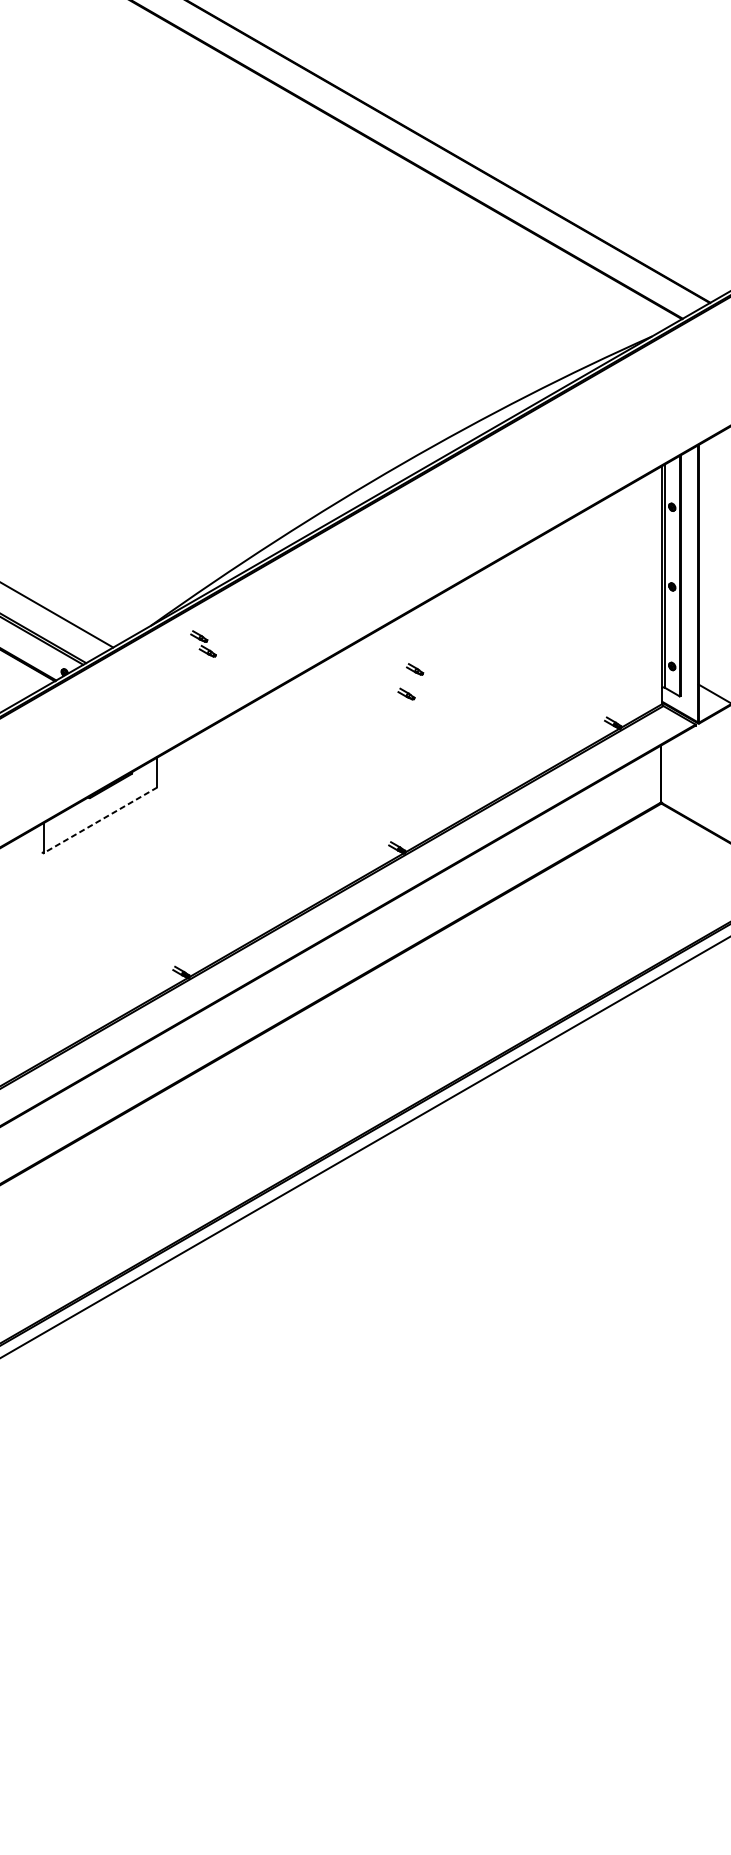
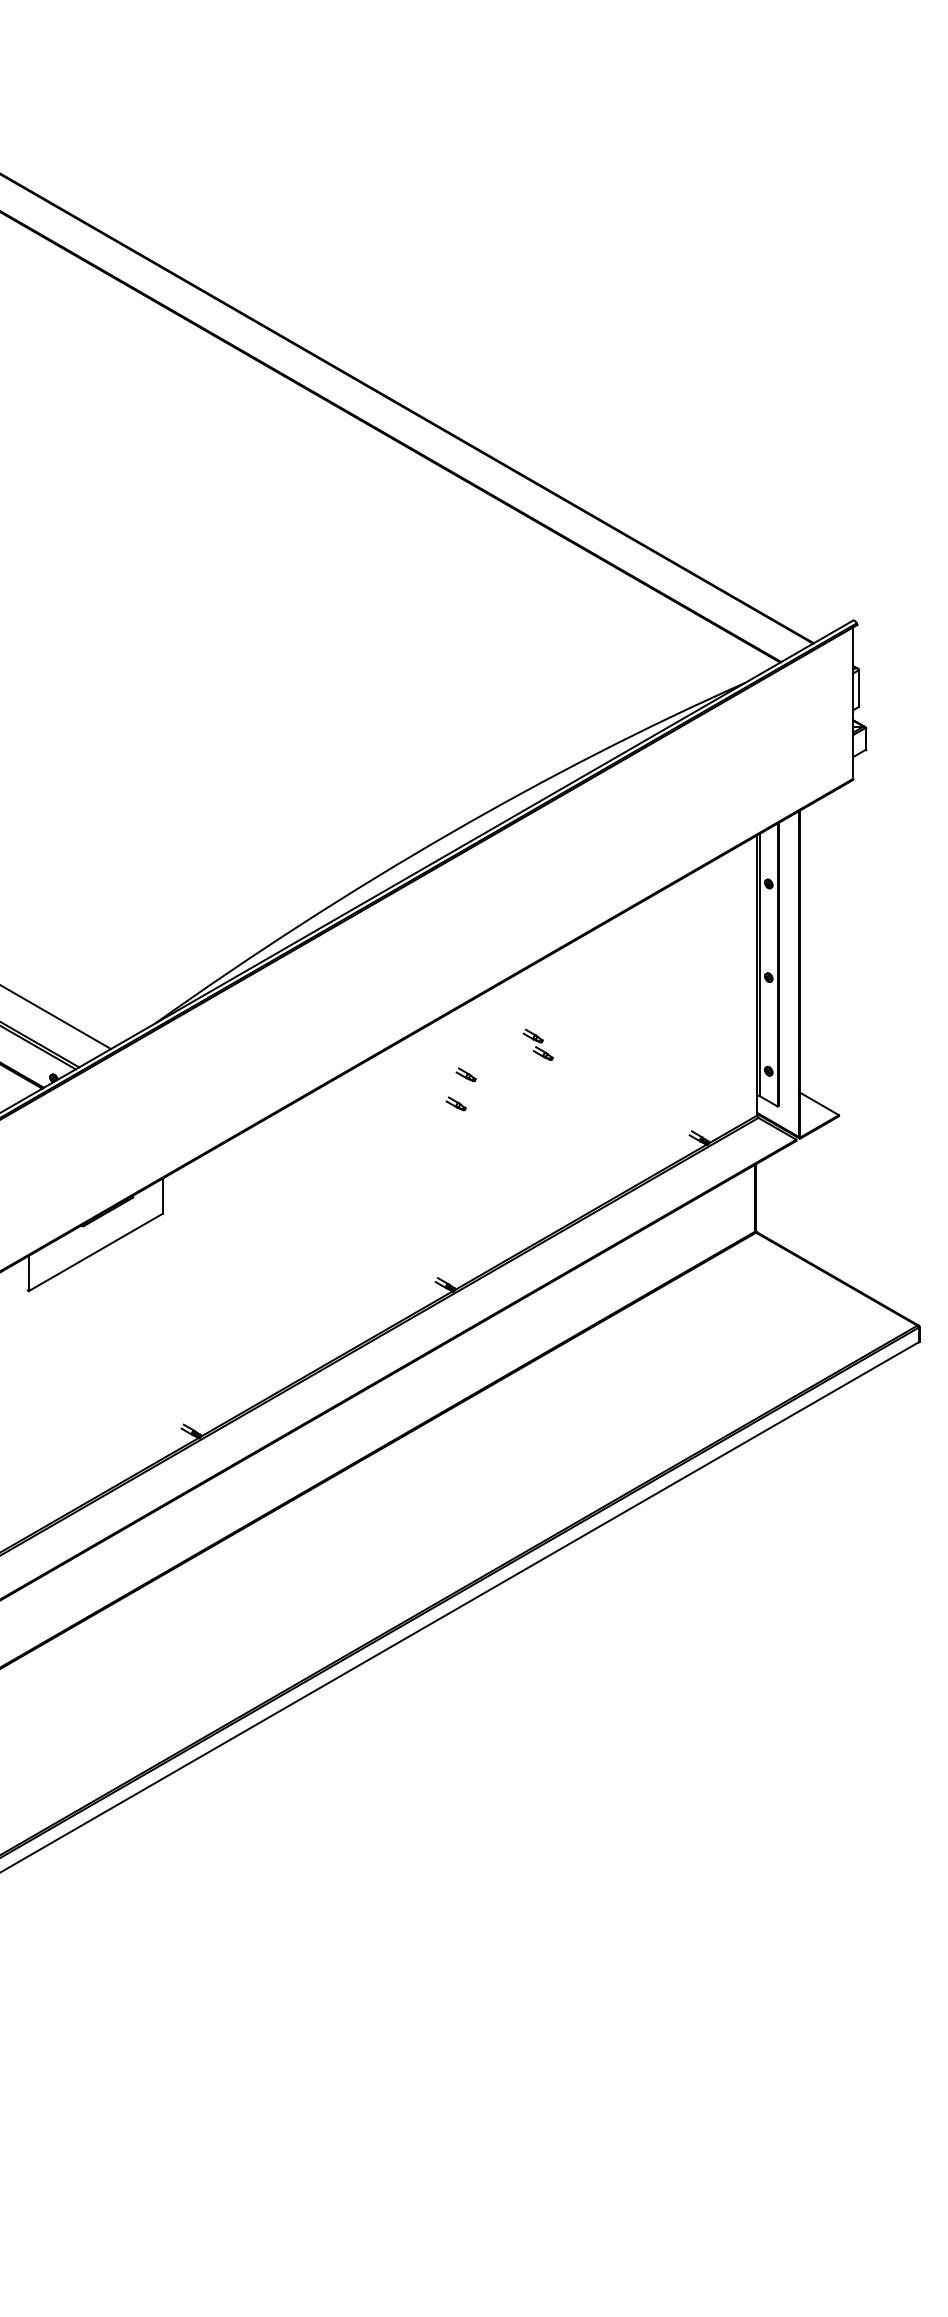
part: (202, 643) -> (537, 1044), moved
line: (100, 820) -> (95, 1252), dashed -> solid

